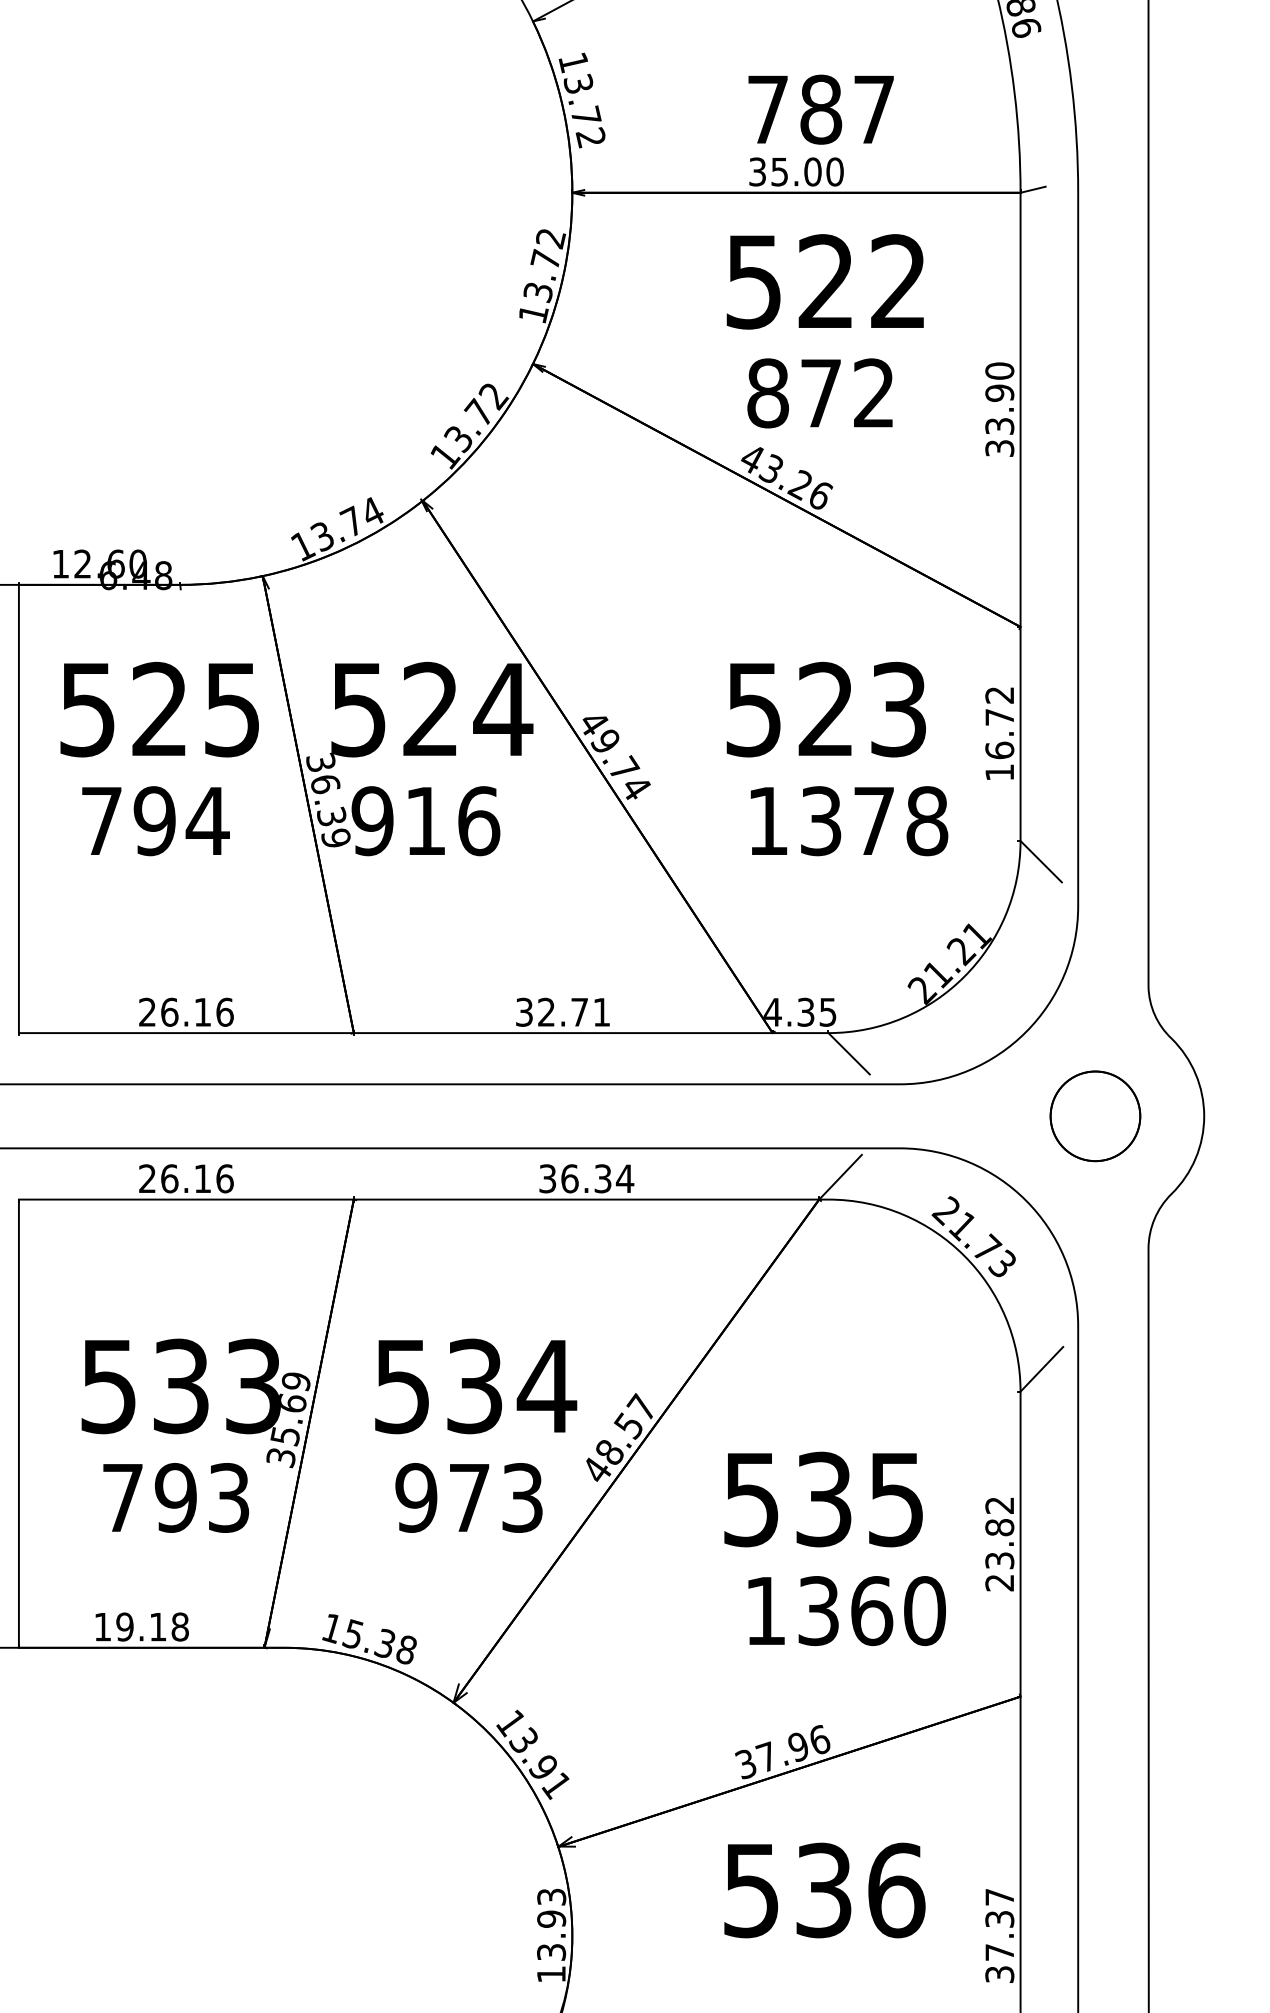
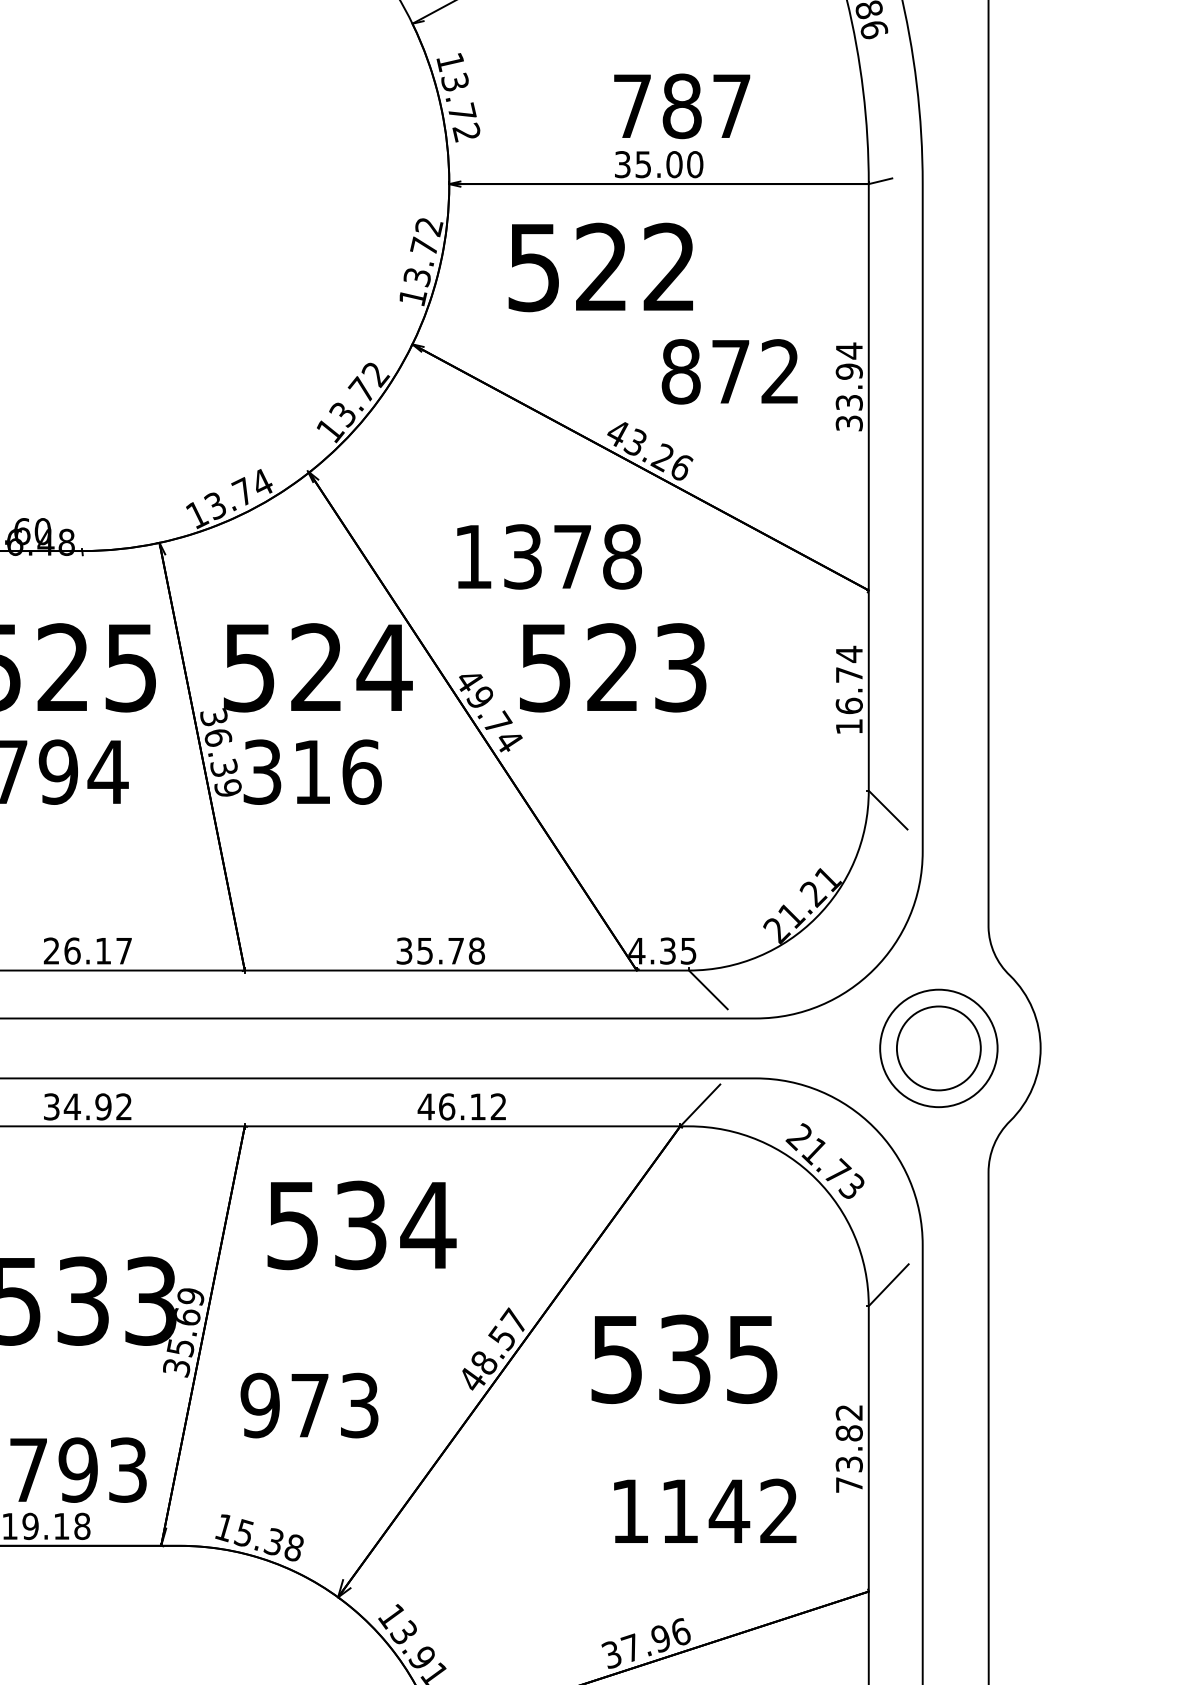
text: (824, 281) -> (600, 267), moved
text: (999, 371) -> (849, 351), 33.90 -> 33.94
text: (819, 393) -> (729, 371), moved
text: (999, 695) -> (849, 654), 16.72 -> 16.74
text: (825, 709) -> (612, 667), moved
text: (372, 821) -> (262, 772), 916 -> 316
text: (849, 821) -> (549, 557), moved
text: (224, 1011) -> (123, 950), 26.16 -> 26.17
text: (574, 1011) -> (451, 950), 32.71 -> 35.78
circle: (1095, 1116) -> (938, 1048), size x1.4
text: (186, 1178) -> (88, 1106), 26.16 -> 34.92
text: (586, 1178) -> (462, 1106), 36.34 -> 46.12
text: (476, 1386) -> (362, 1225), moved
text: (175, 1497) -> (77, 1469), moved
text: (468, 1497) -> (309, 1405), moved
text: (823, 1499) -> (684, 1359), moved
text: (999, 1582) -> (849, 1484), 23.82 -> 73.82
text: (871, 1611) -> (729, 1511), 1360 -> 1142

